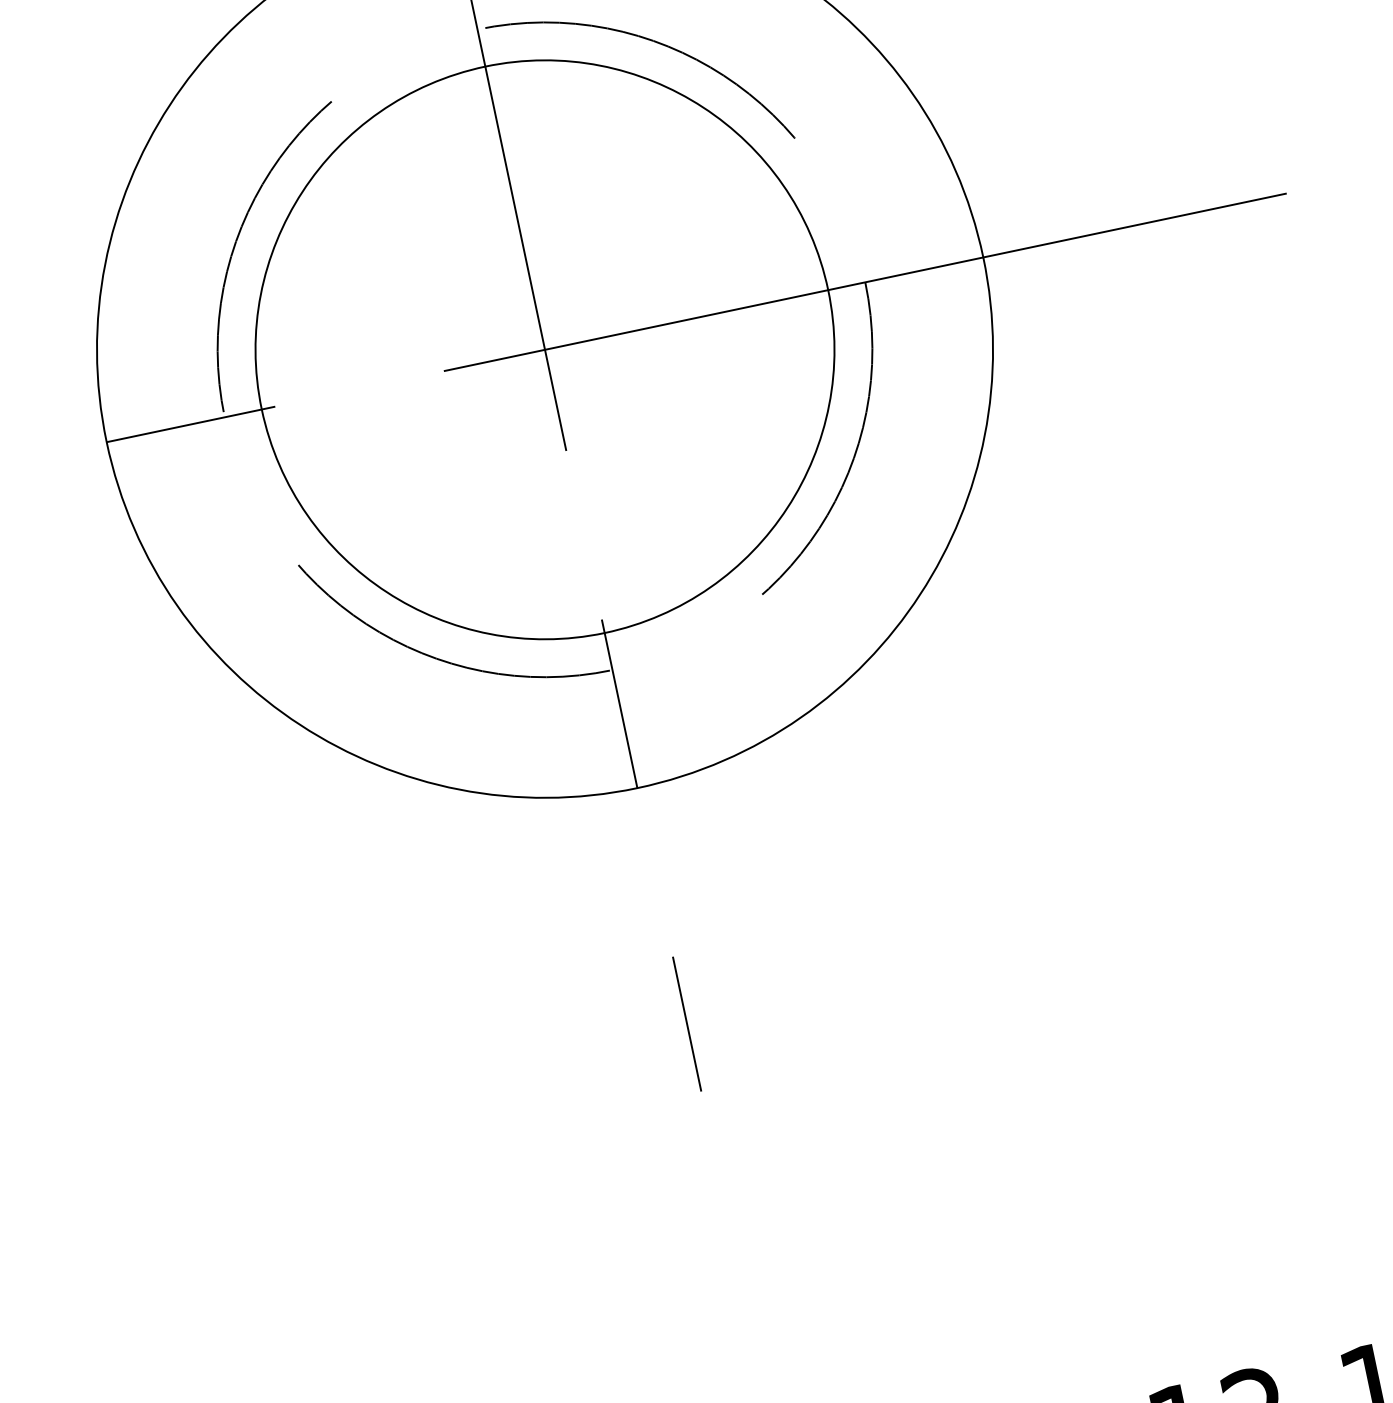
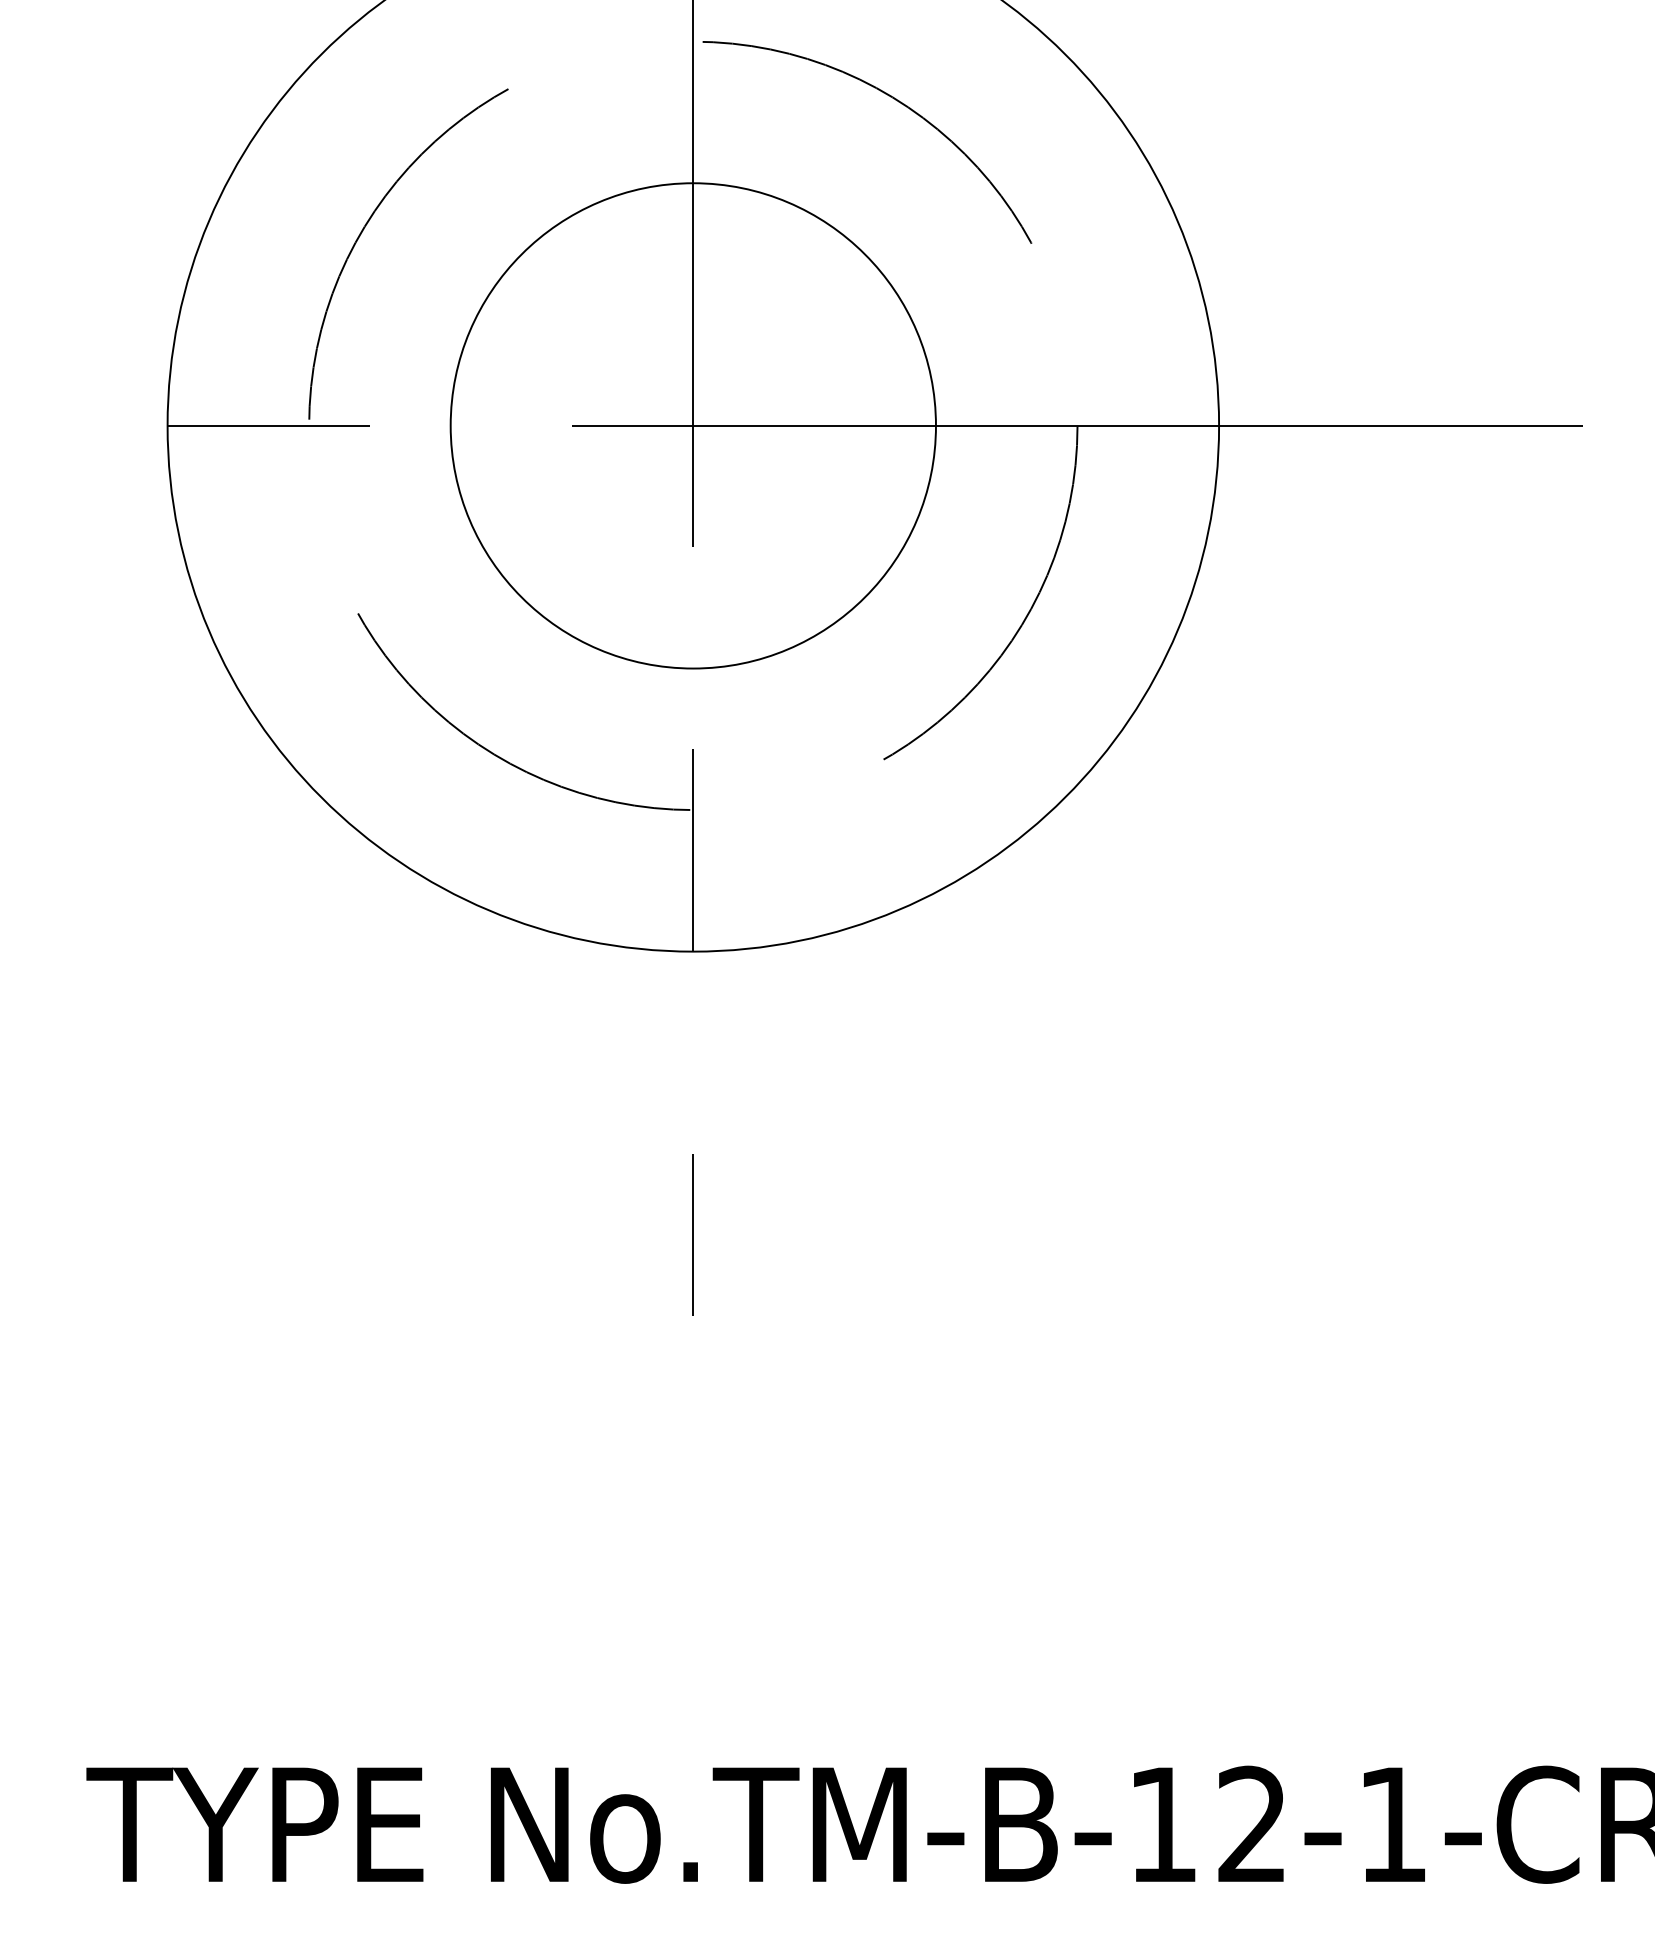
circle: (544, 349) -> (692, 425), size x0.71

